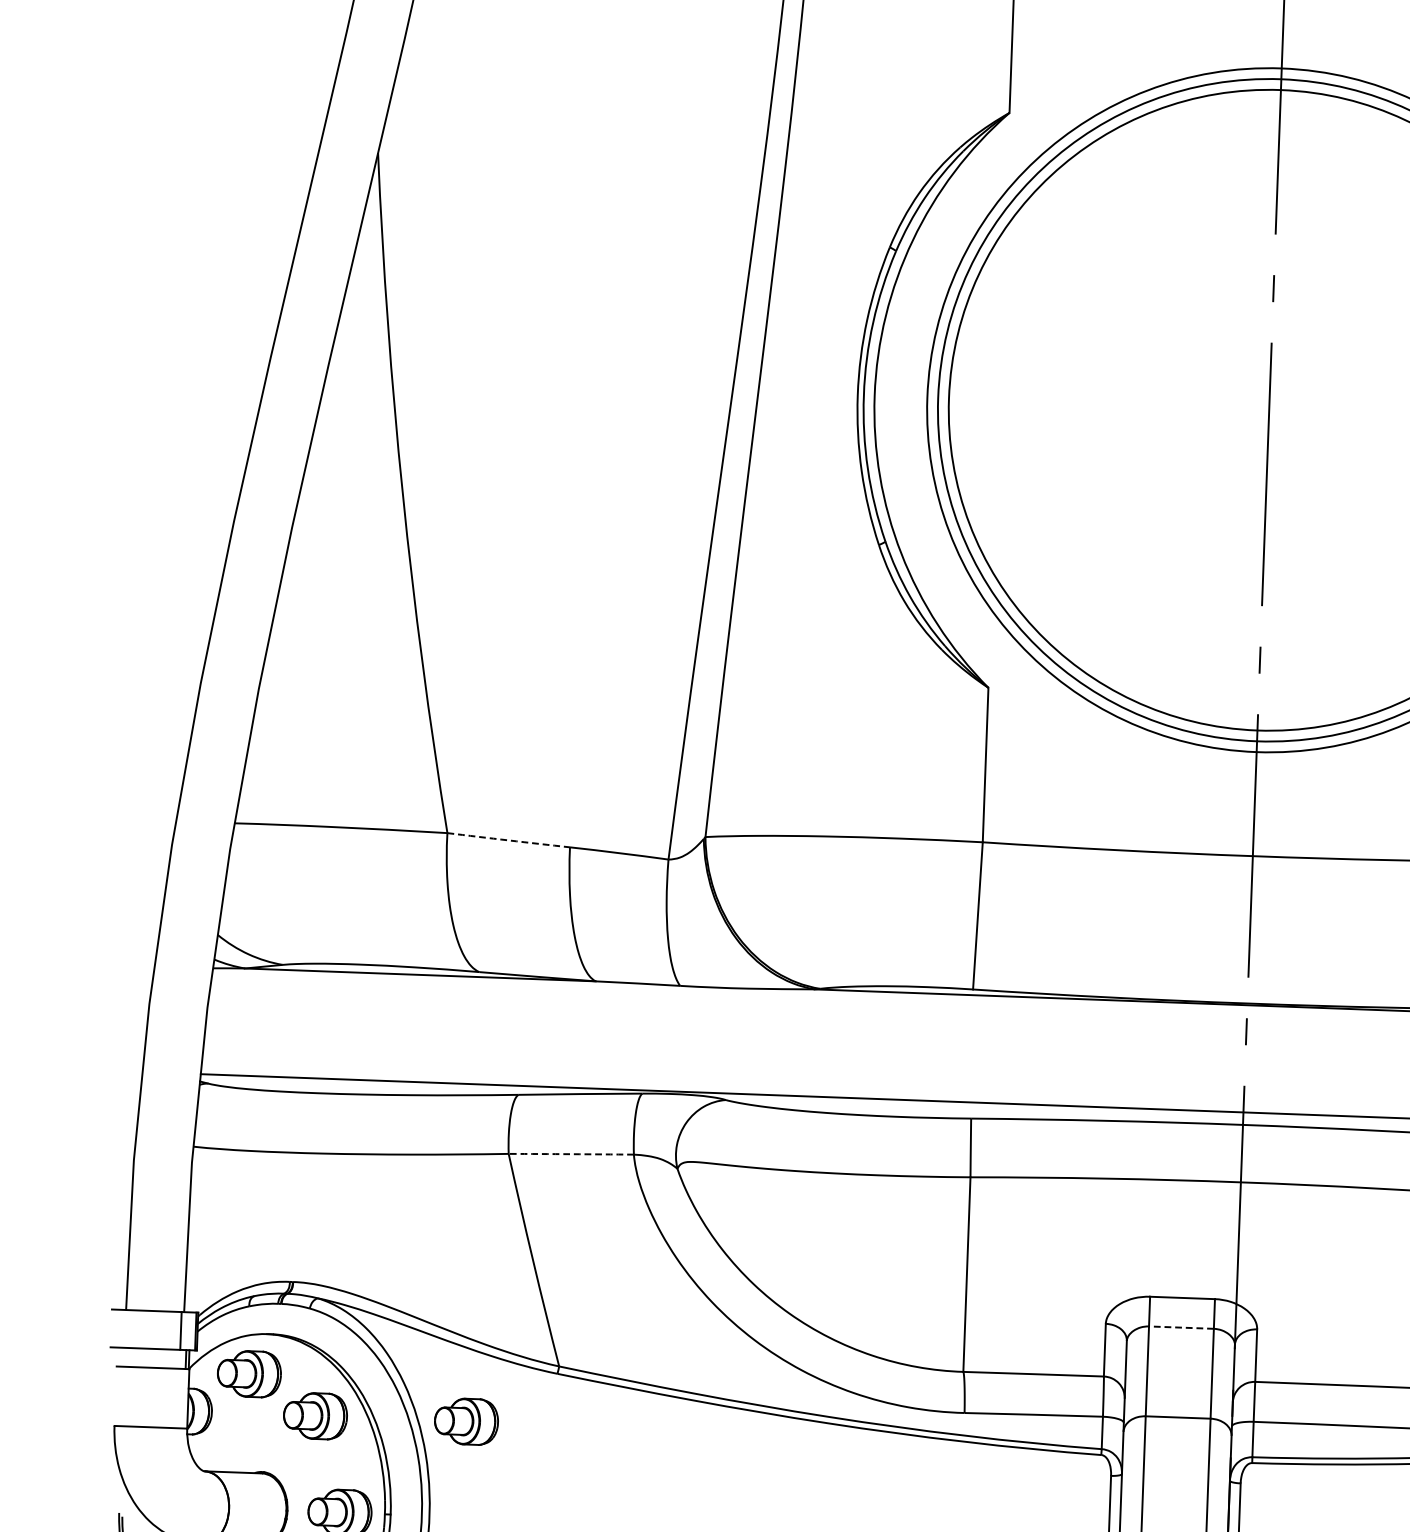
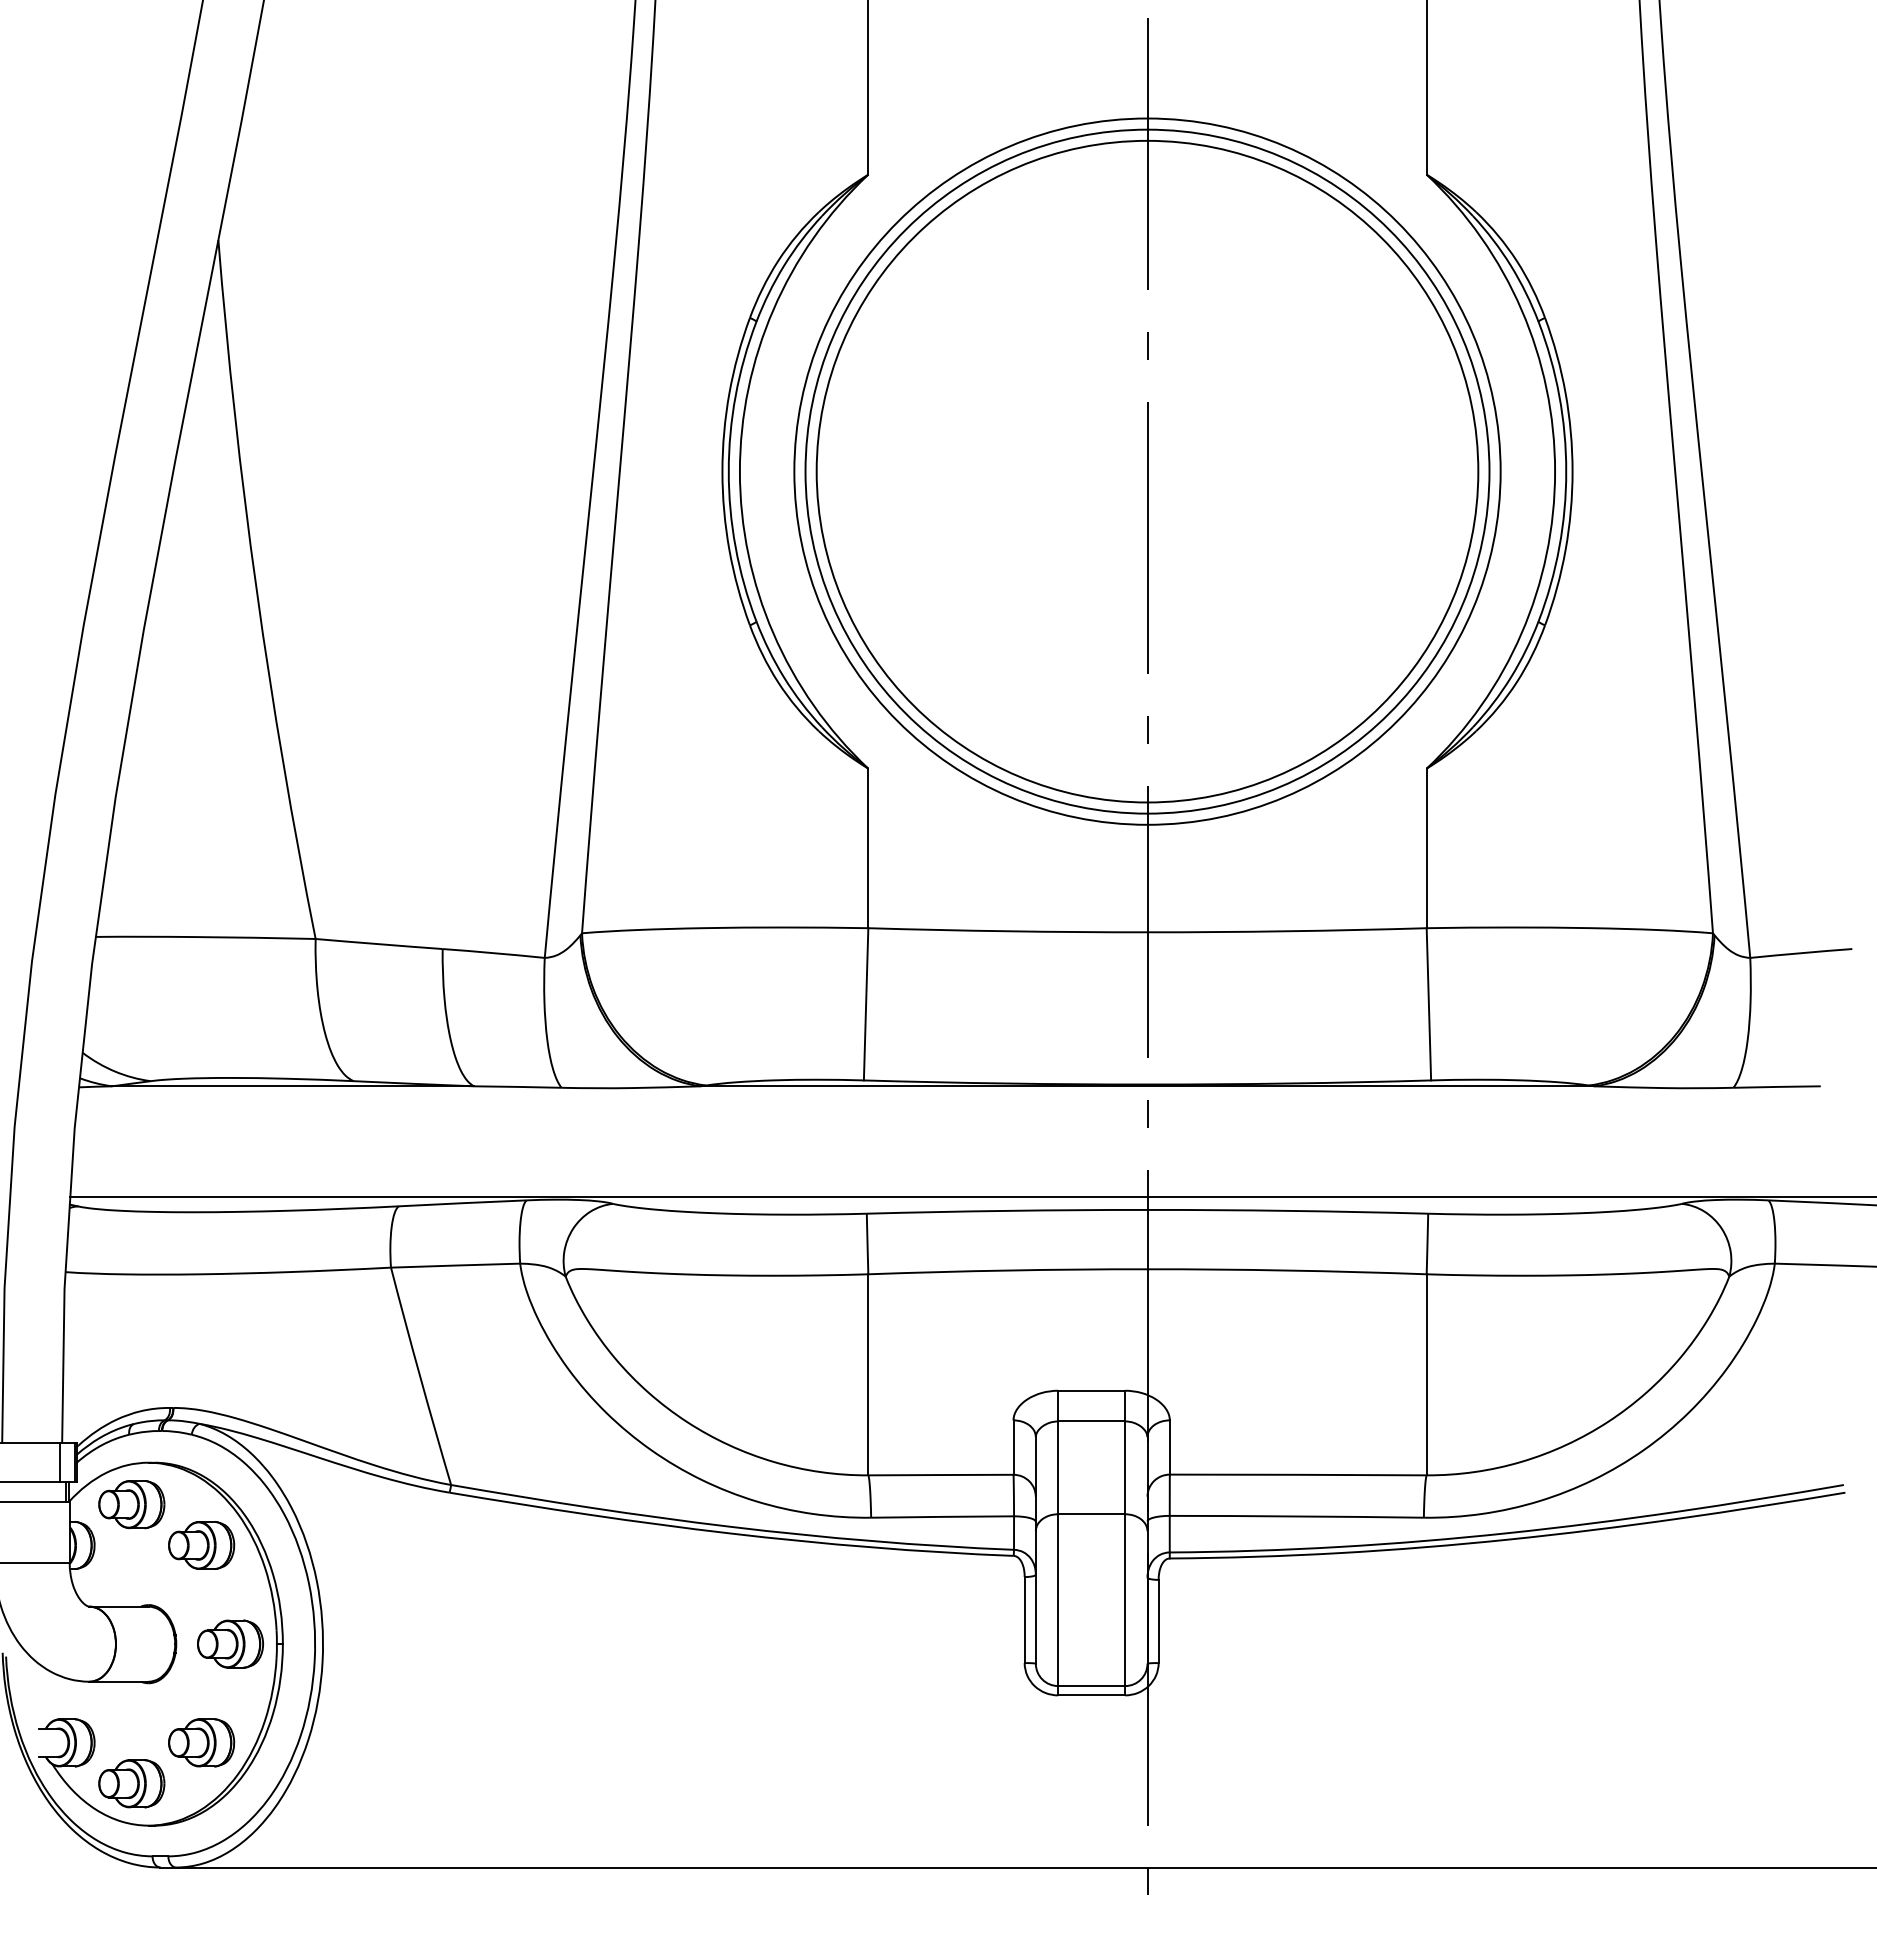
arc: (509, 840) -> (379, 944), dashed -> solid
arc: (571, 1154) -> (455, 1265), dashed -> solid
line: (1181, 1327) -> (1091, 1421), dashed -> solid
part: (466, 1421) -> (357, 1545), removed

